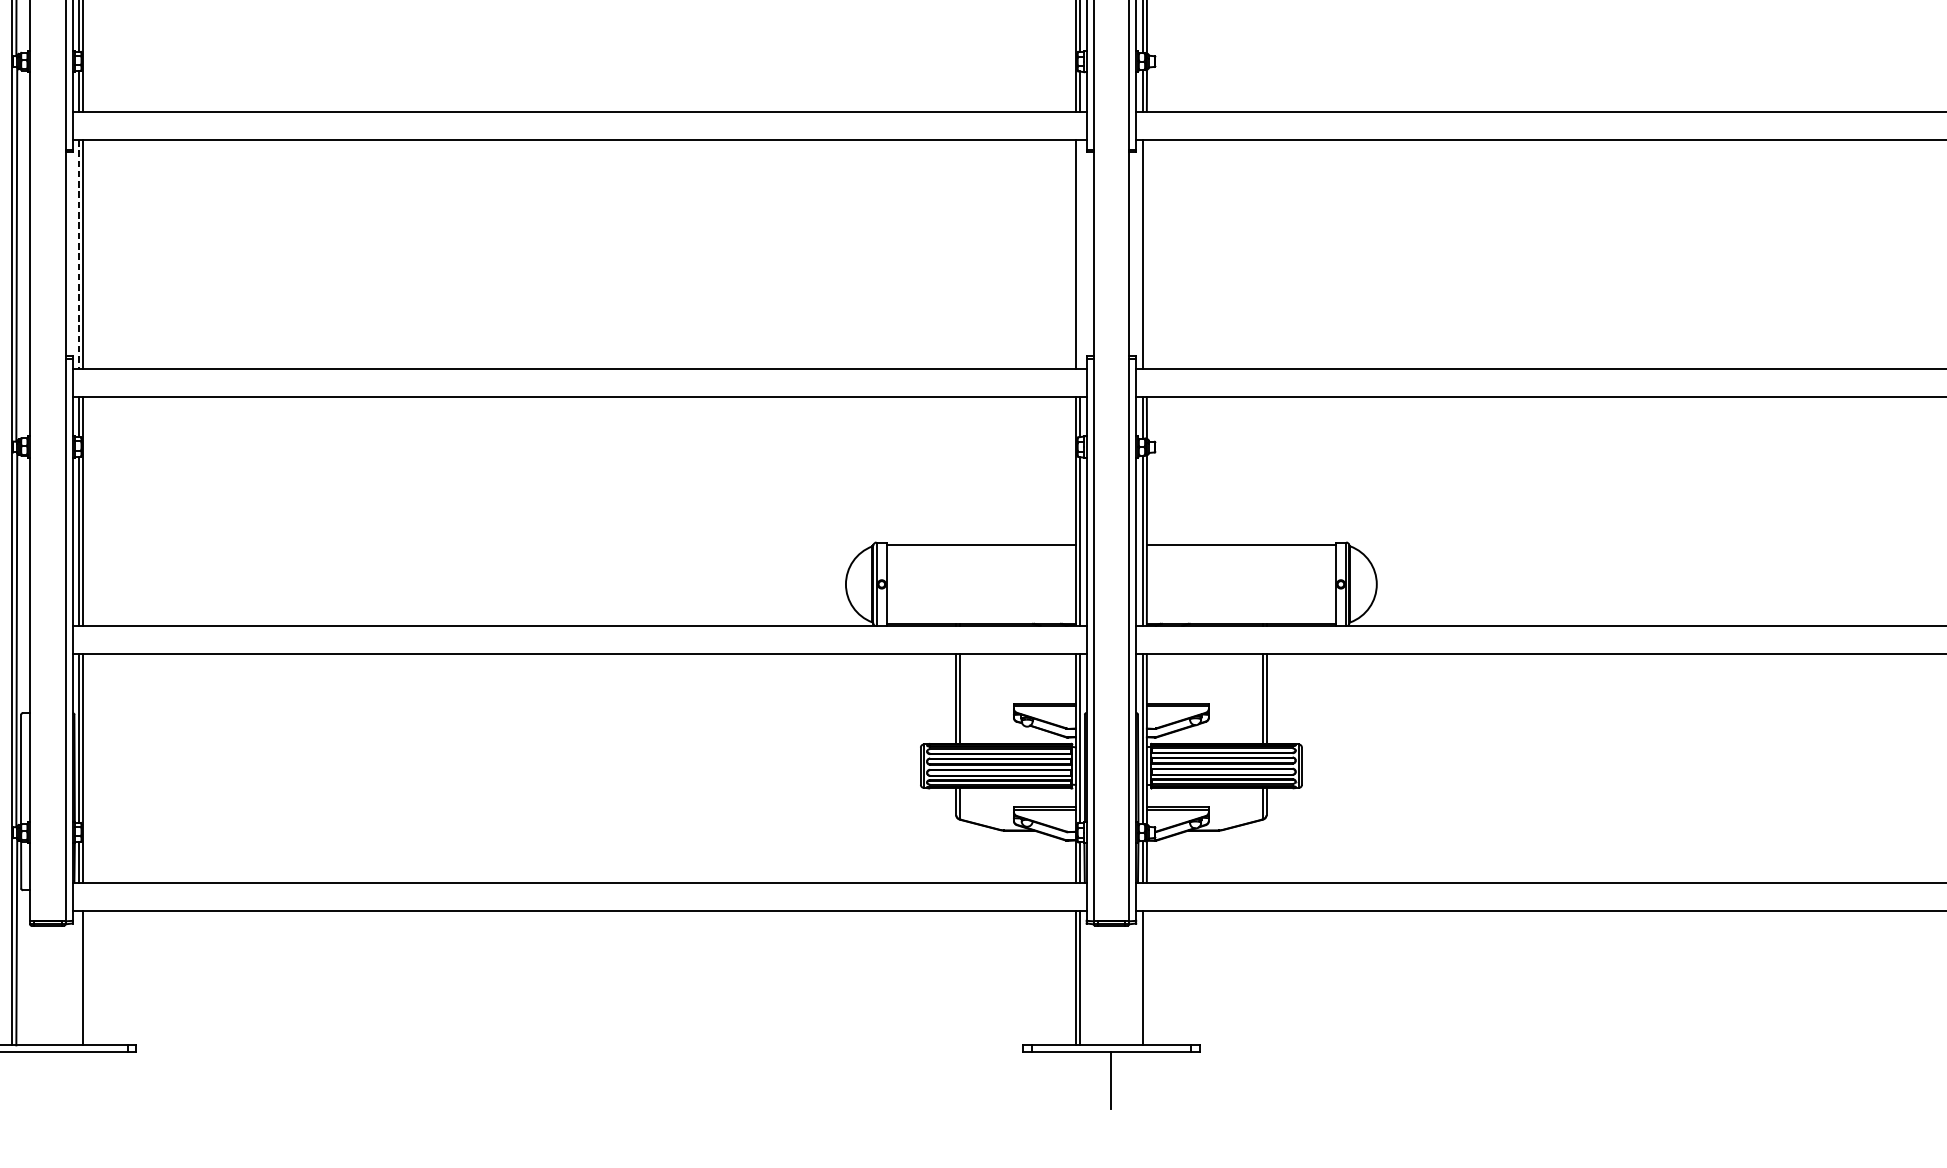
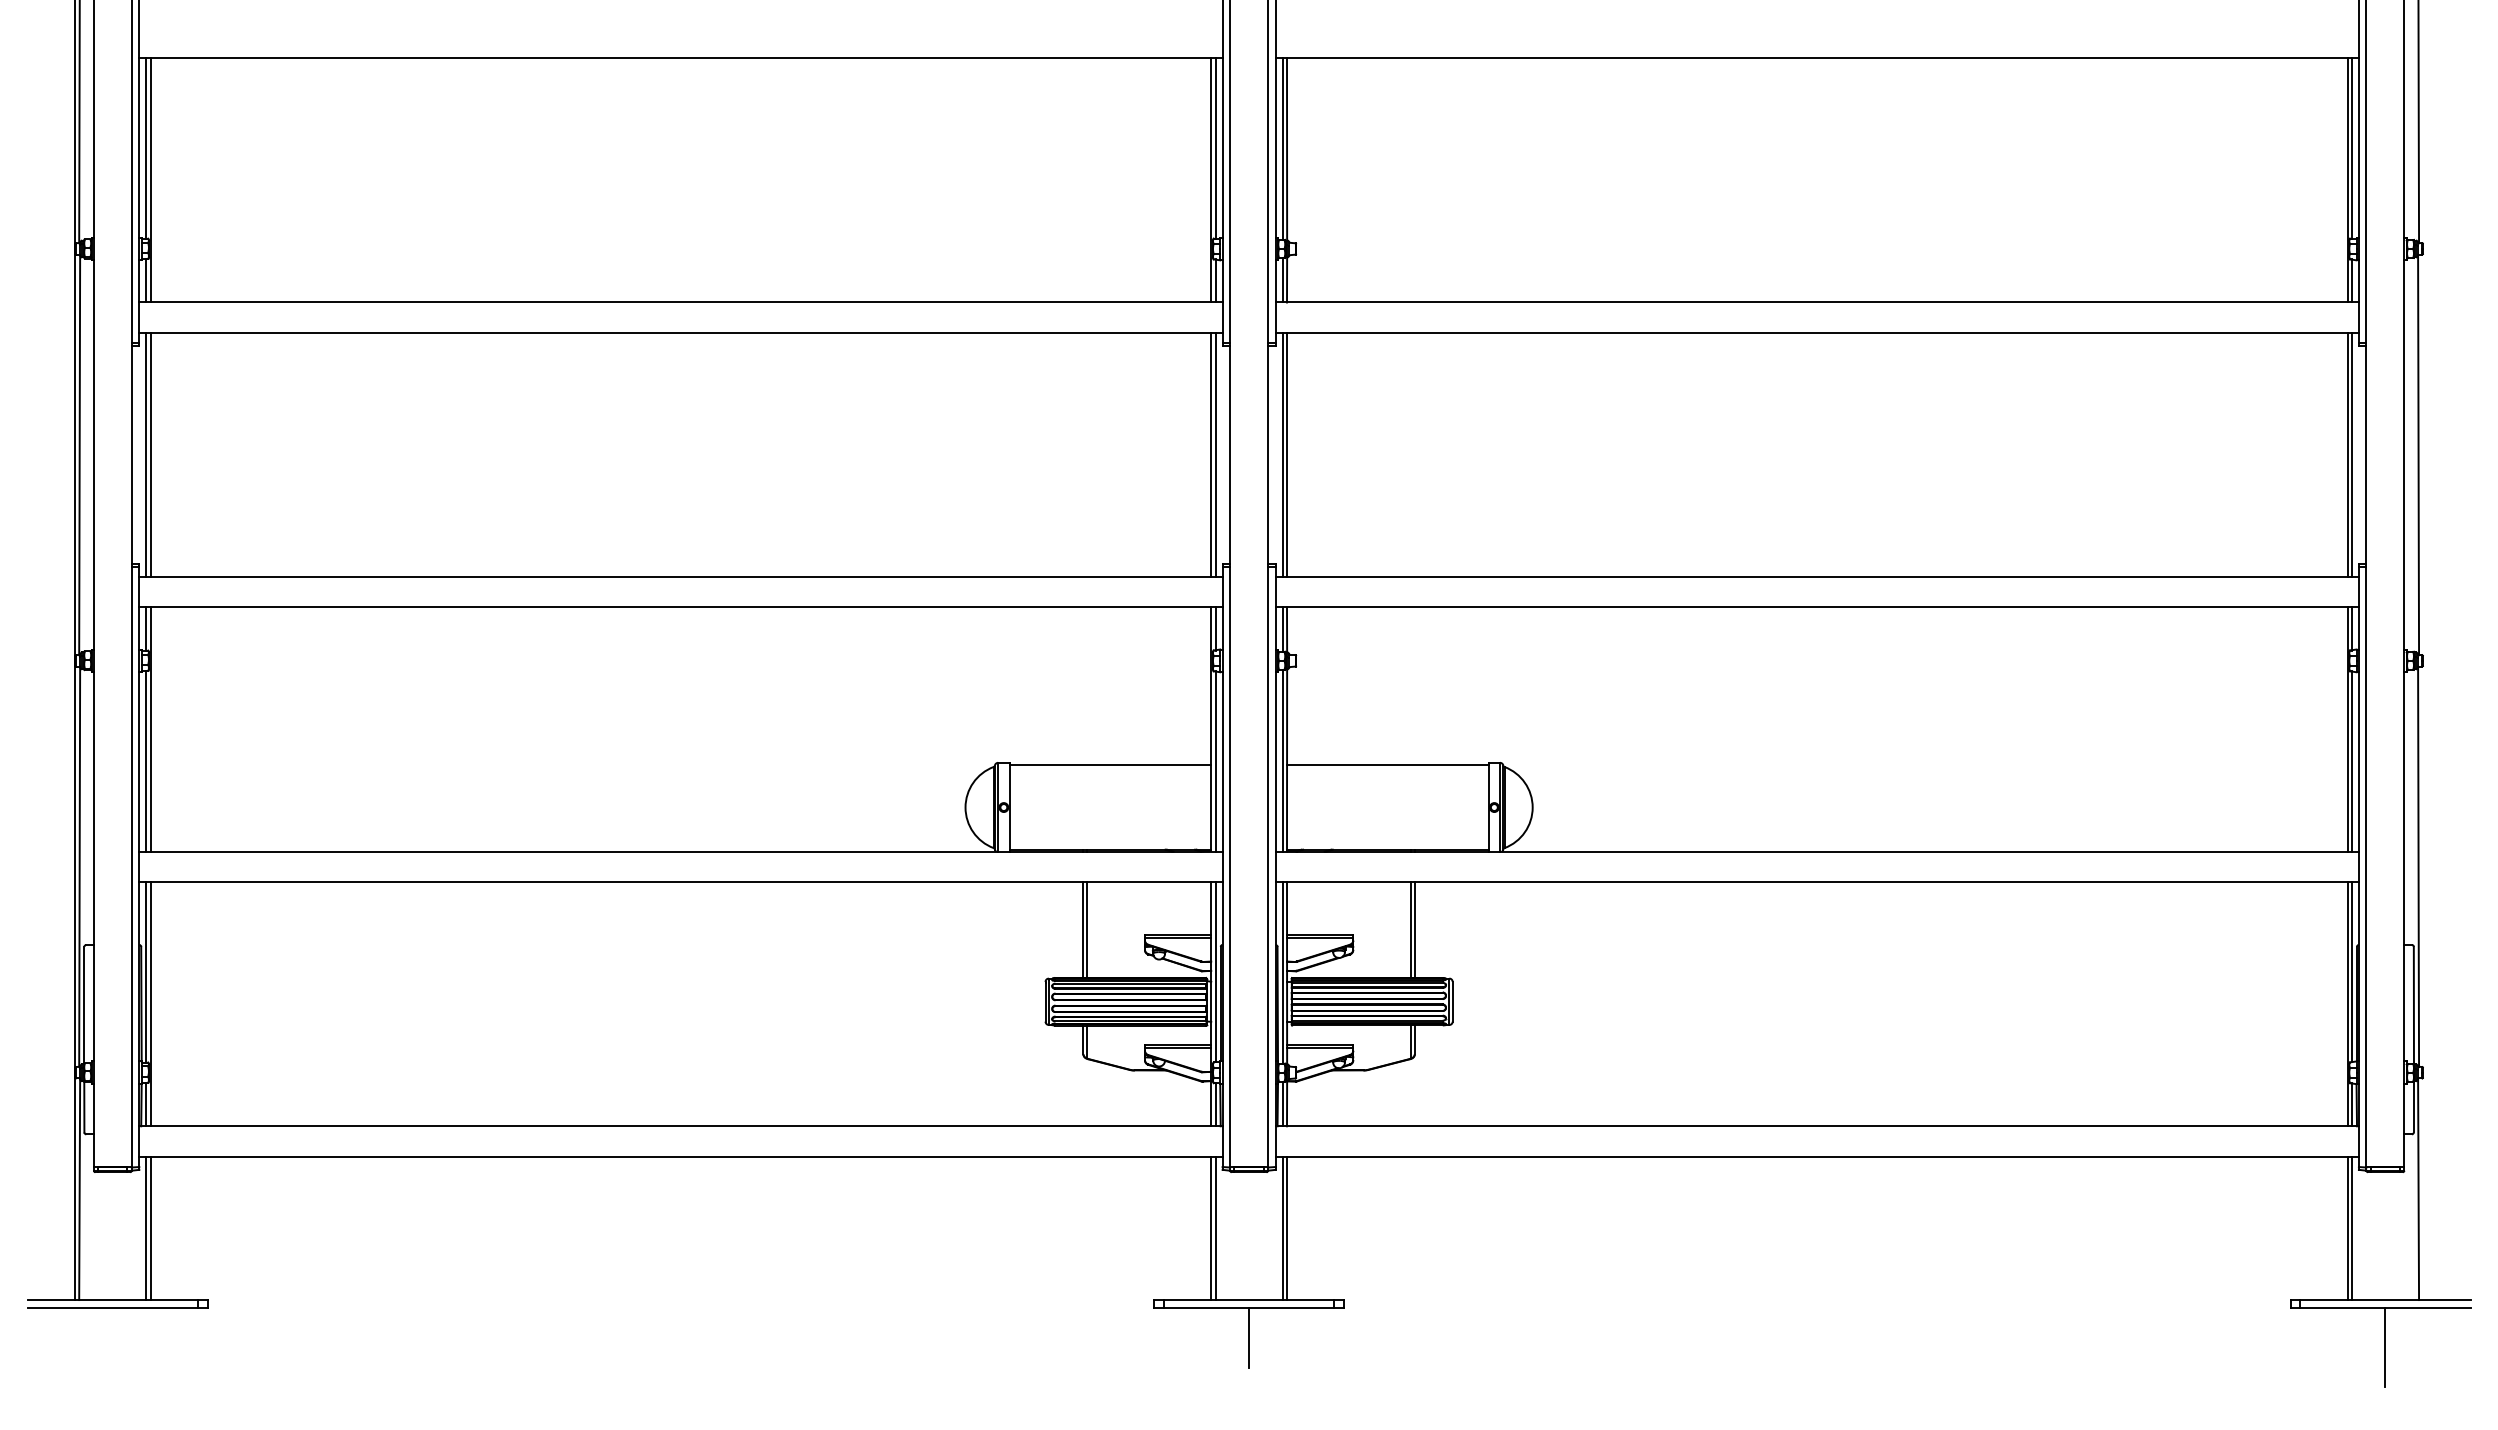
line: (1079, 253) -> (1215, 454), added
line: (1146, 253) -> (1286, 454), added
line: (79, 254) -> (146, 455), dashed -> solid
line: (79, 978) -> (146, 1228), added
line: (1146, 978) -> (1286, 1228), added

